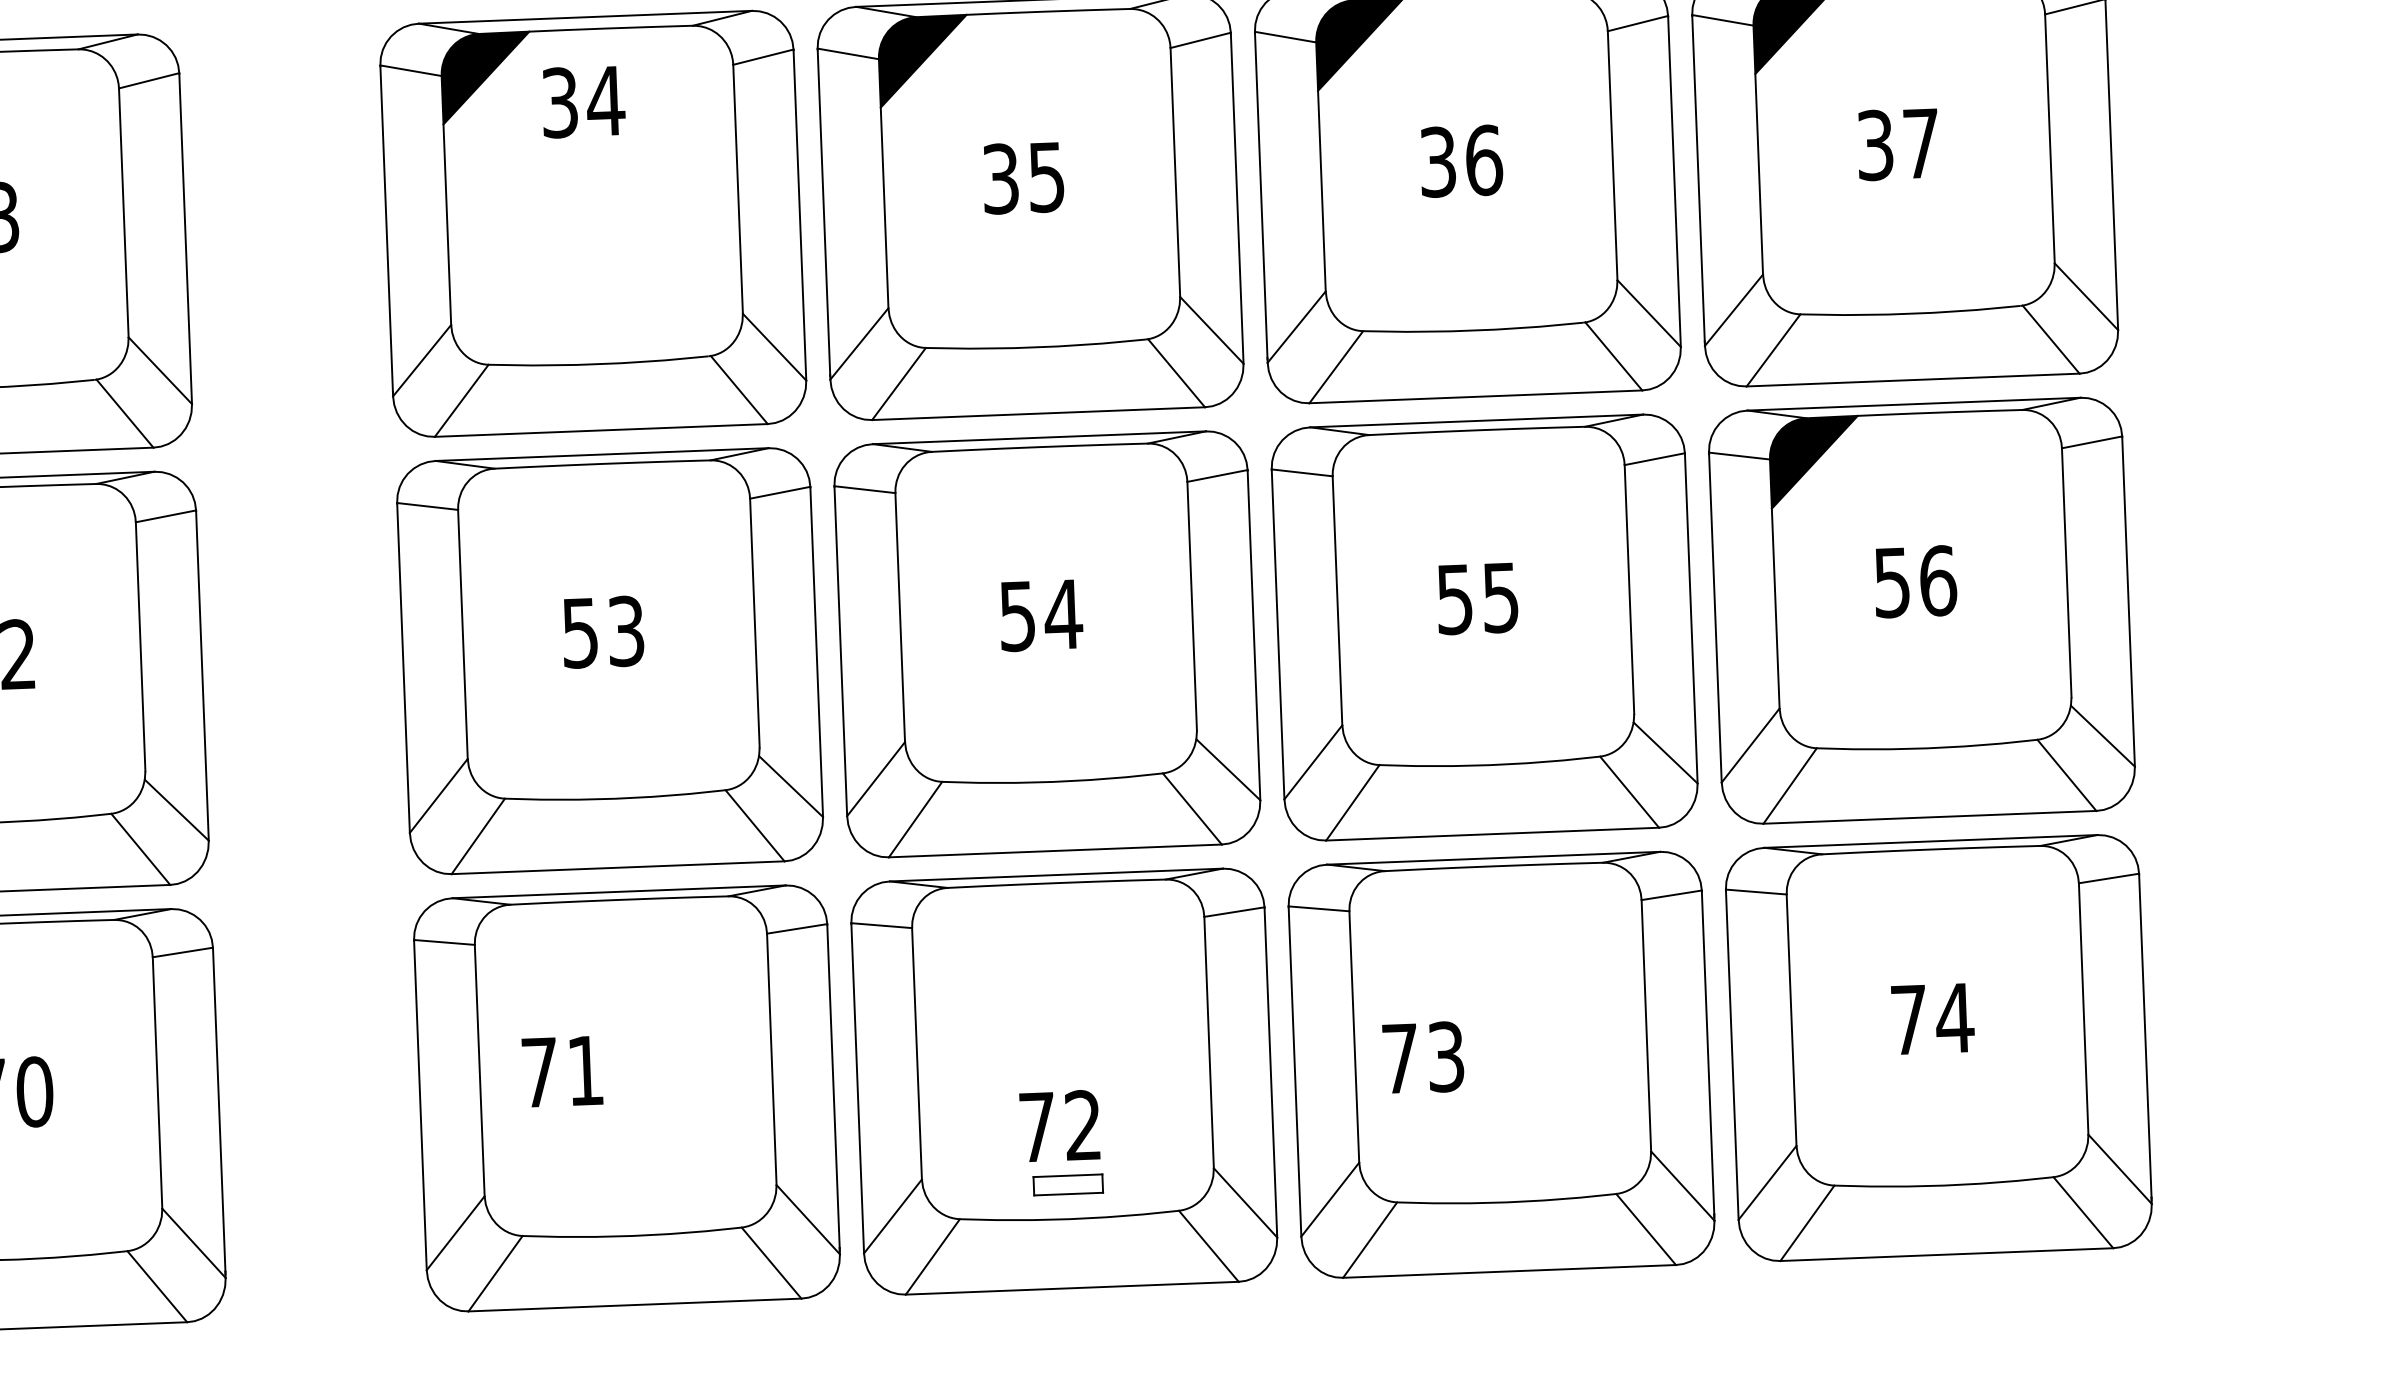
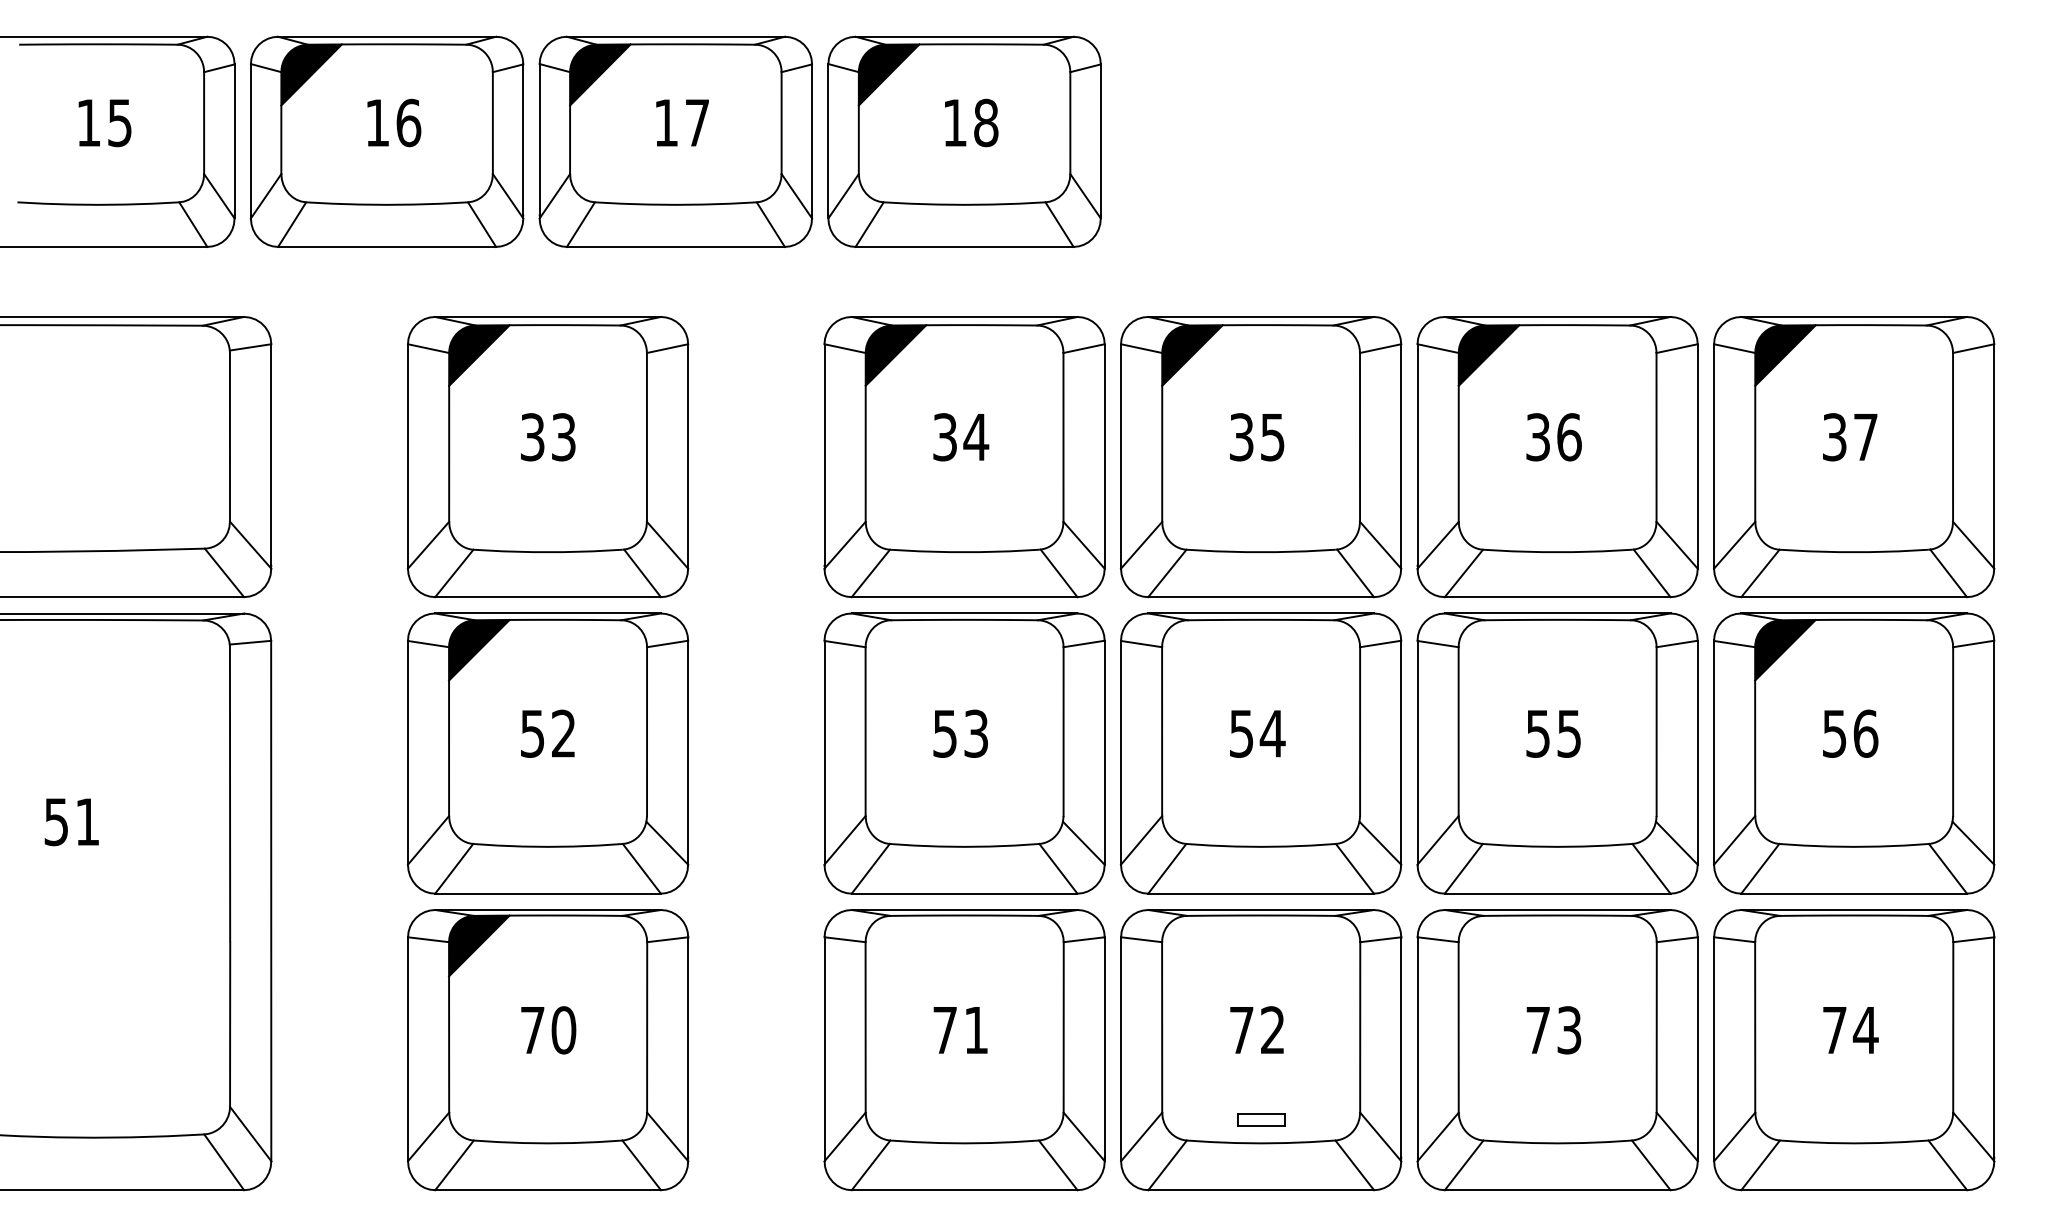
text: (584, 102) -> (961, 437), moved
text: (1422, 1058) -> (1553, 1030), moved
text: (562, 1071) -> (960, 1030), moved
text: (1059, 1125) -> (1256, 1029), moved

